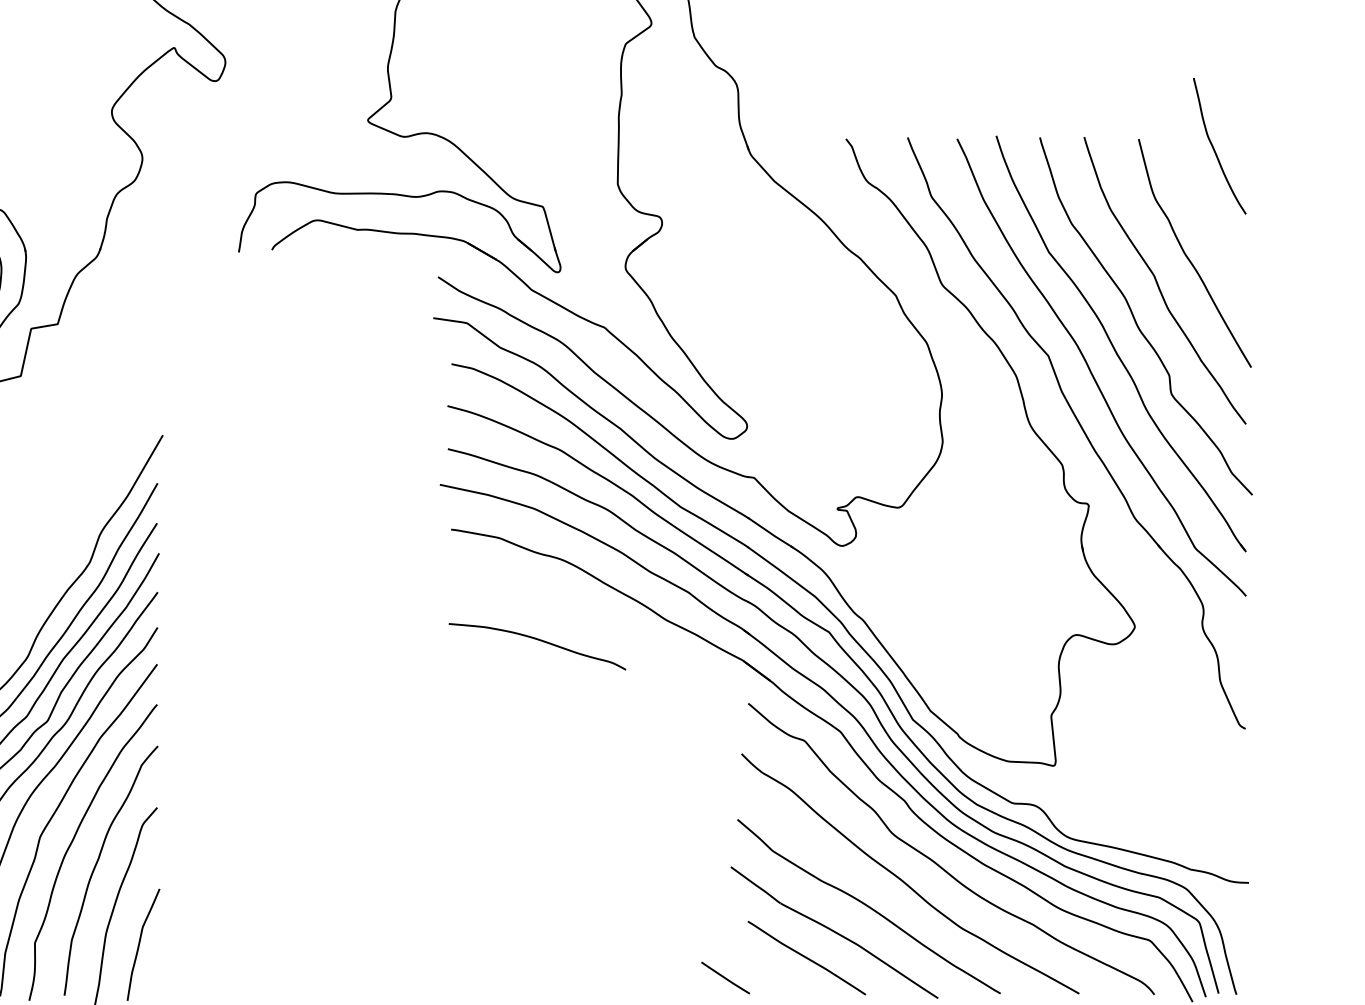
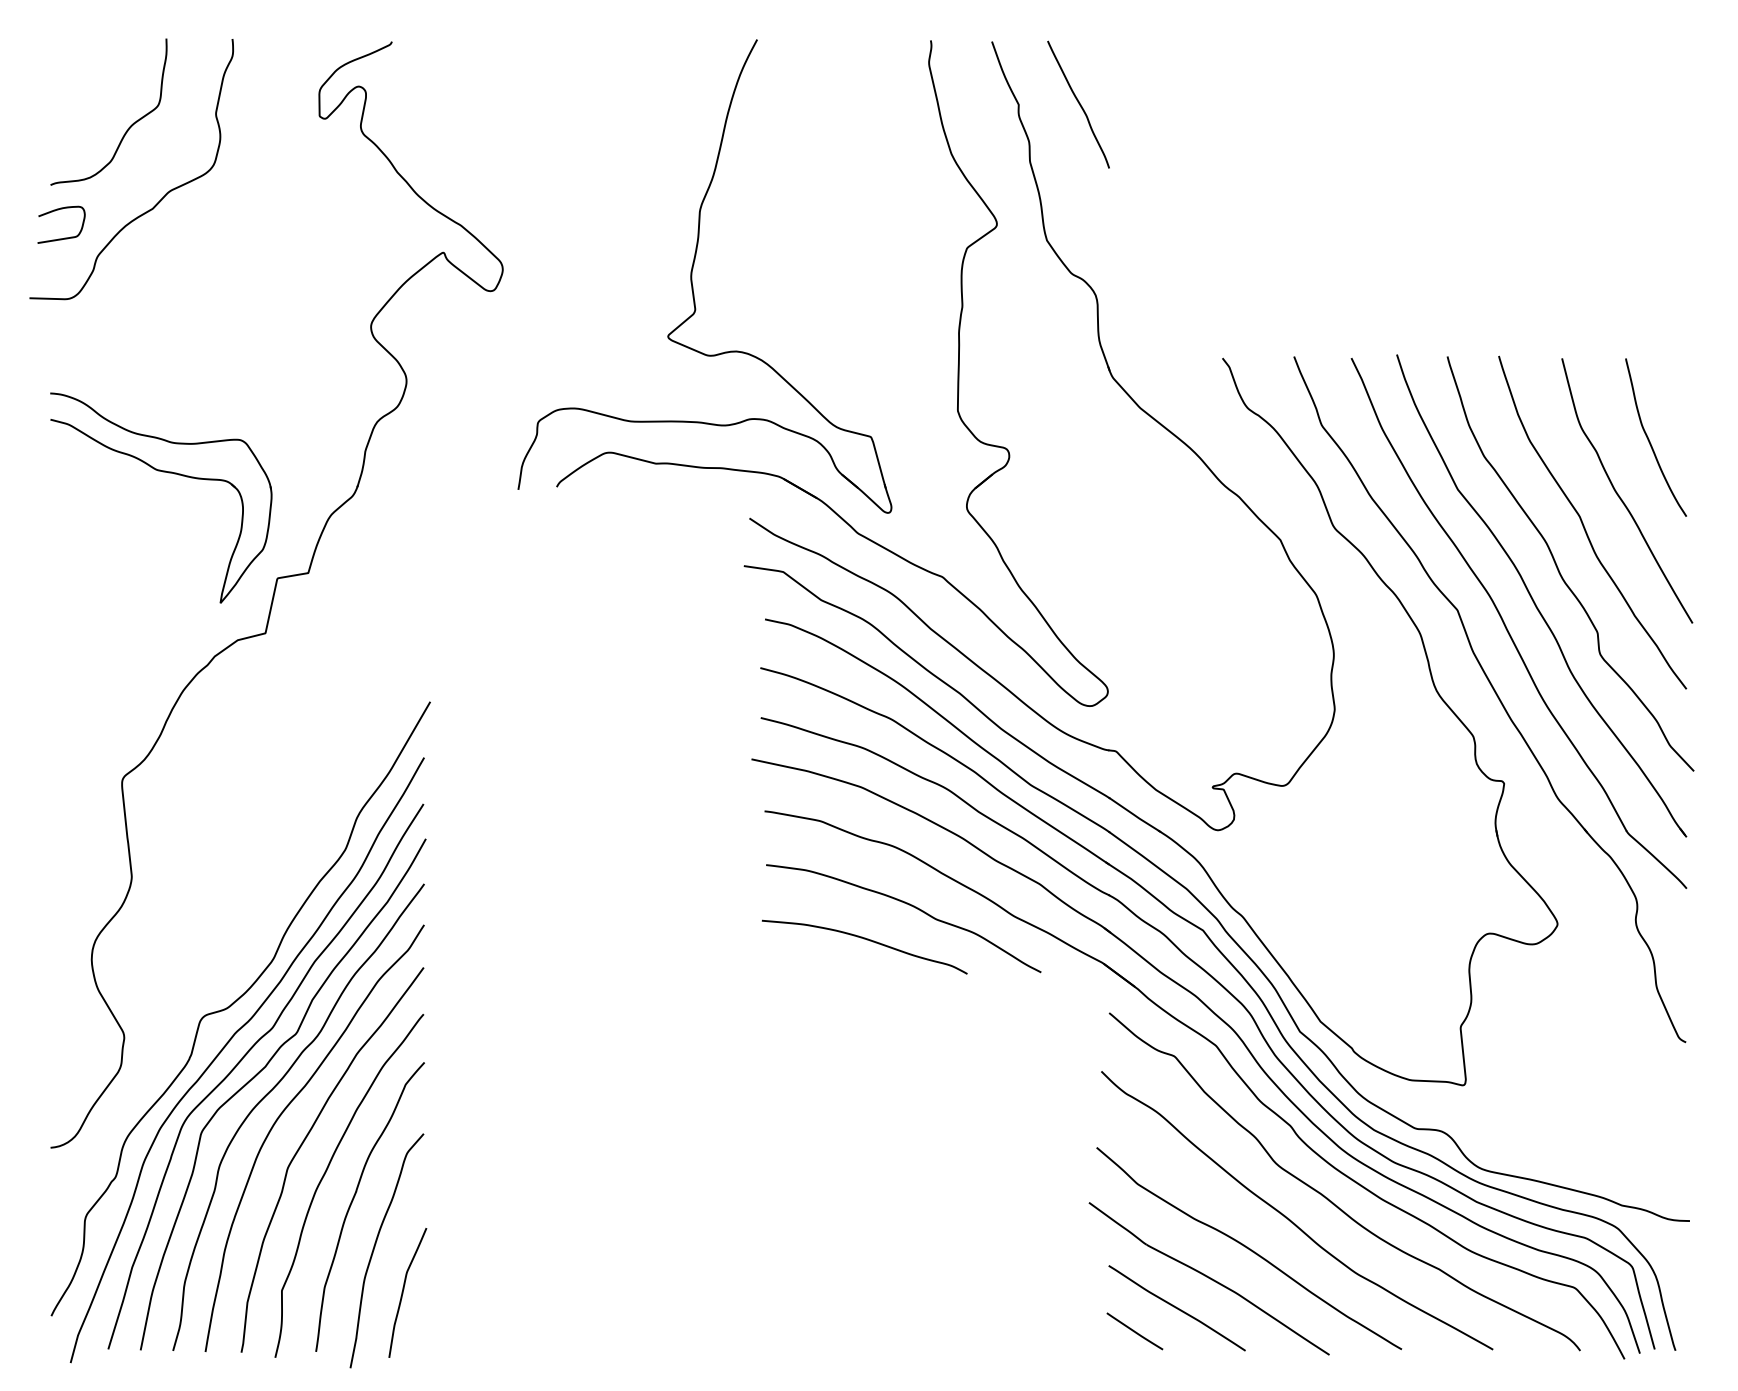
curve: (1214, 147) -> (1649, 439), moved
curve: (573, 609) -> (906, 904), added
line: (725, 978) -> (1134, 1331), moved

